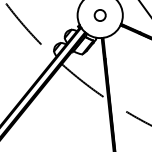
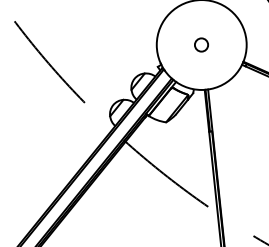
circle: (99, 15) -> (200, 45), size x0.6

